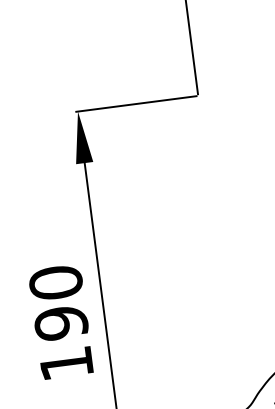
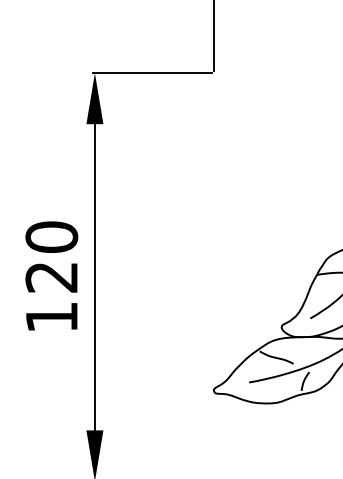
text: (60, 323) -> (51, 277), 190 -> 120

